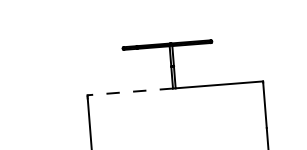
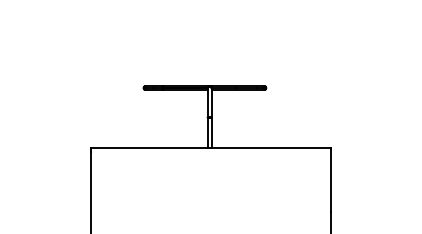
line: (130, 91) -> (149, 147), dashed -> solid

